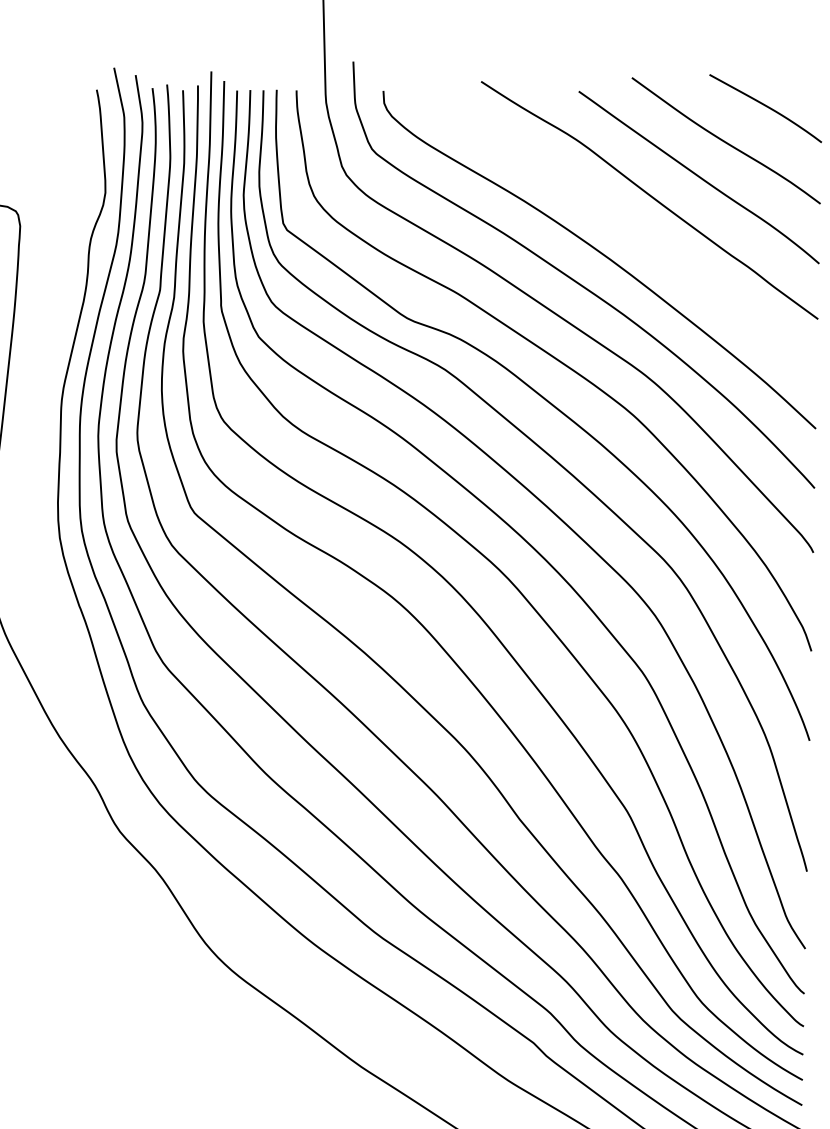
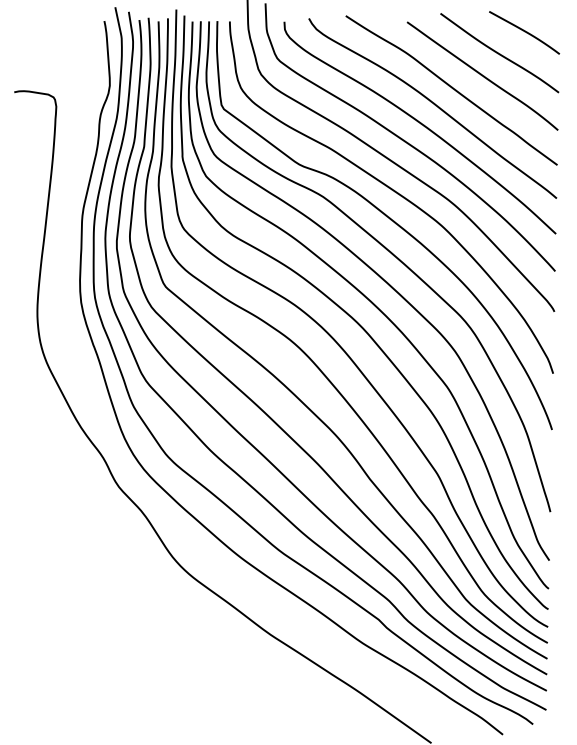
curve: (622, 224) -> (434, 105), added

